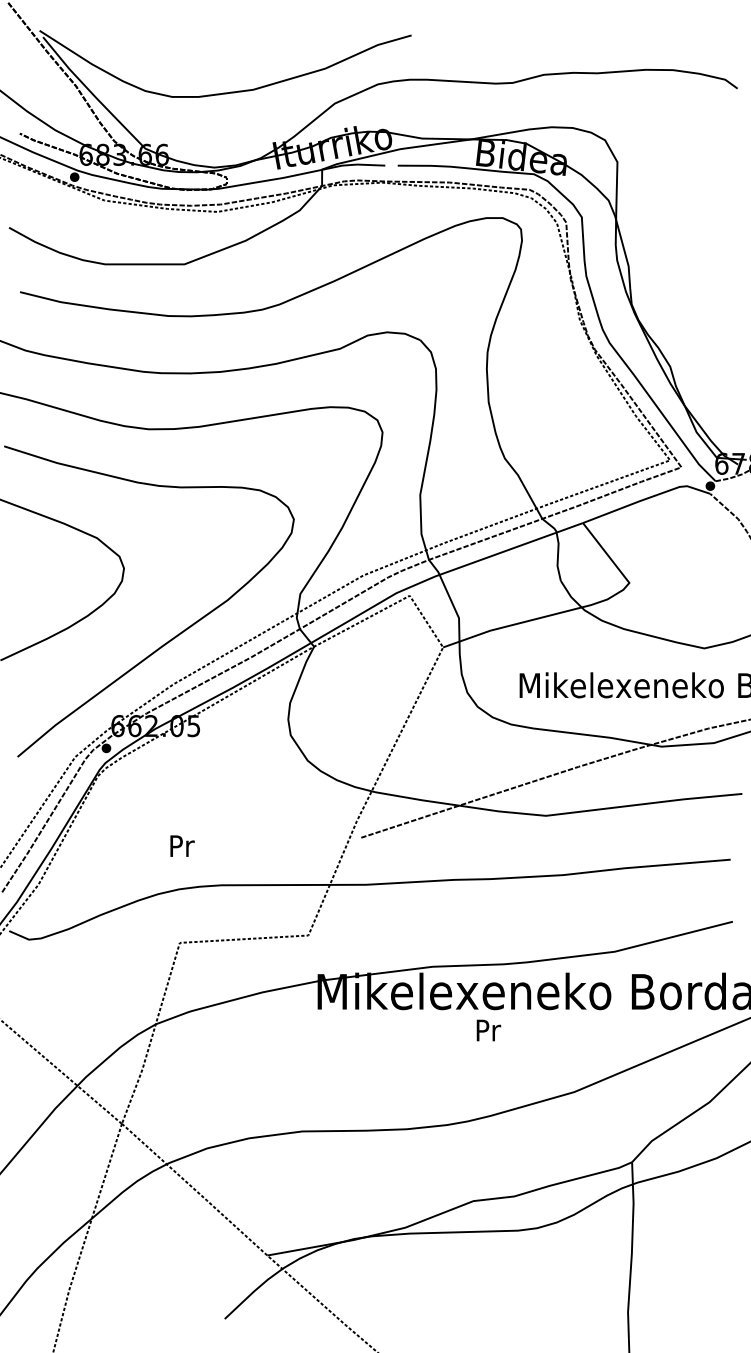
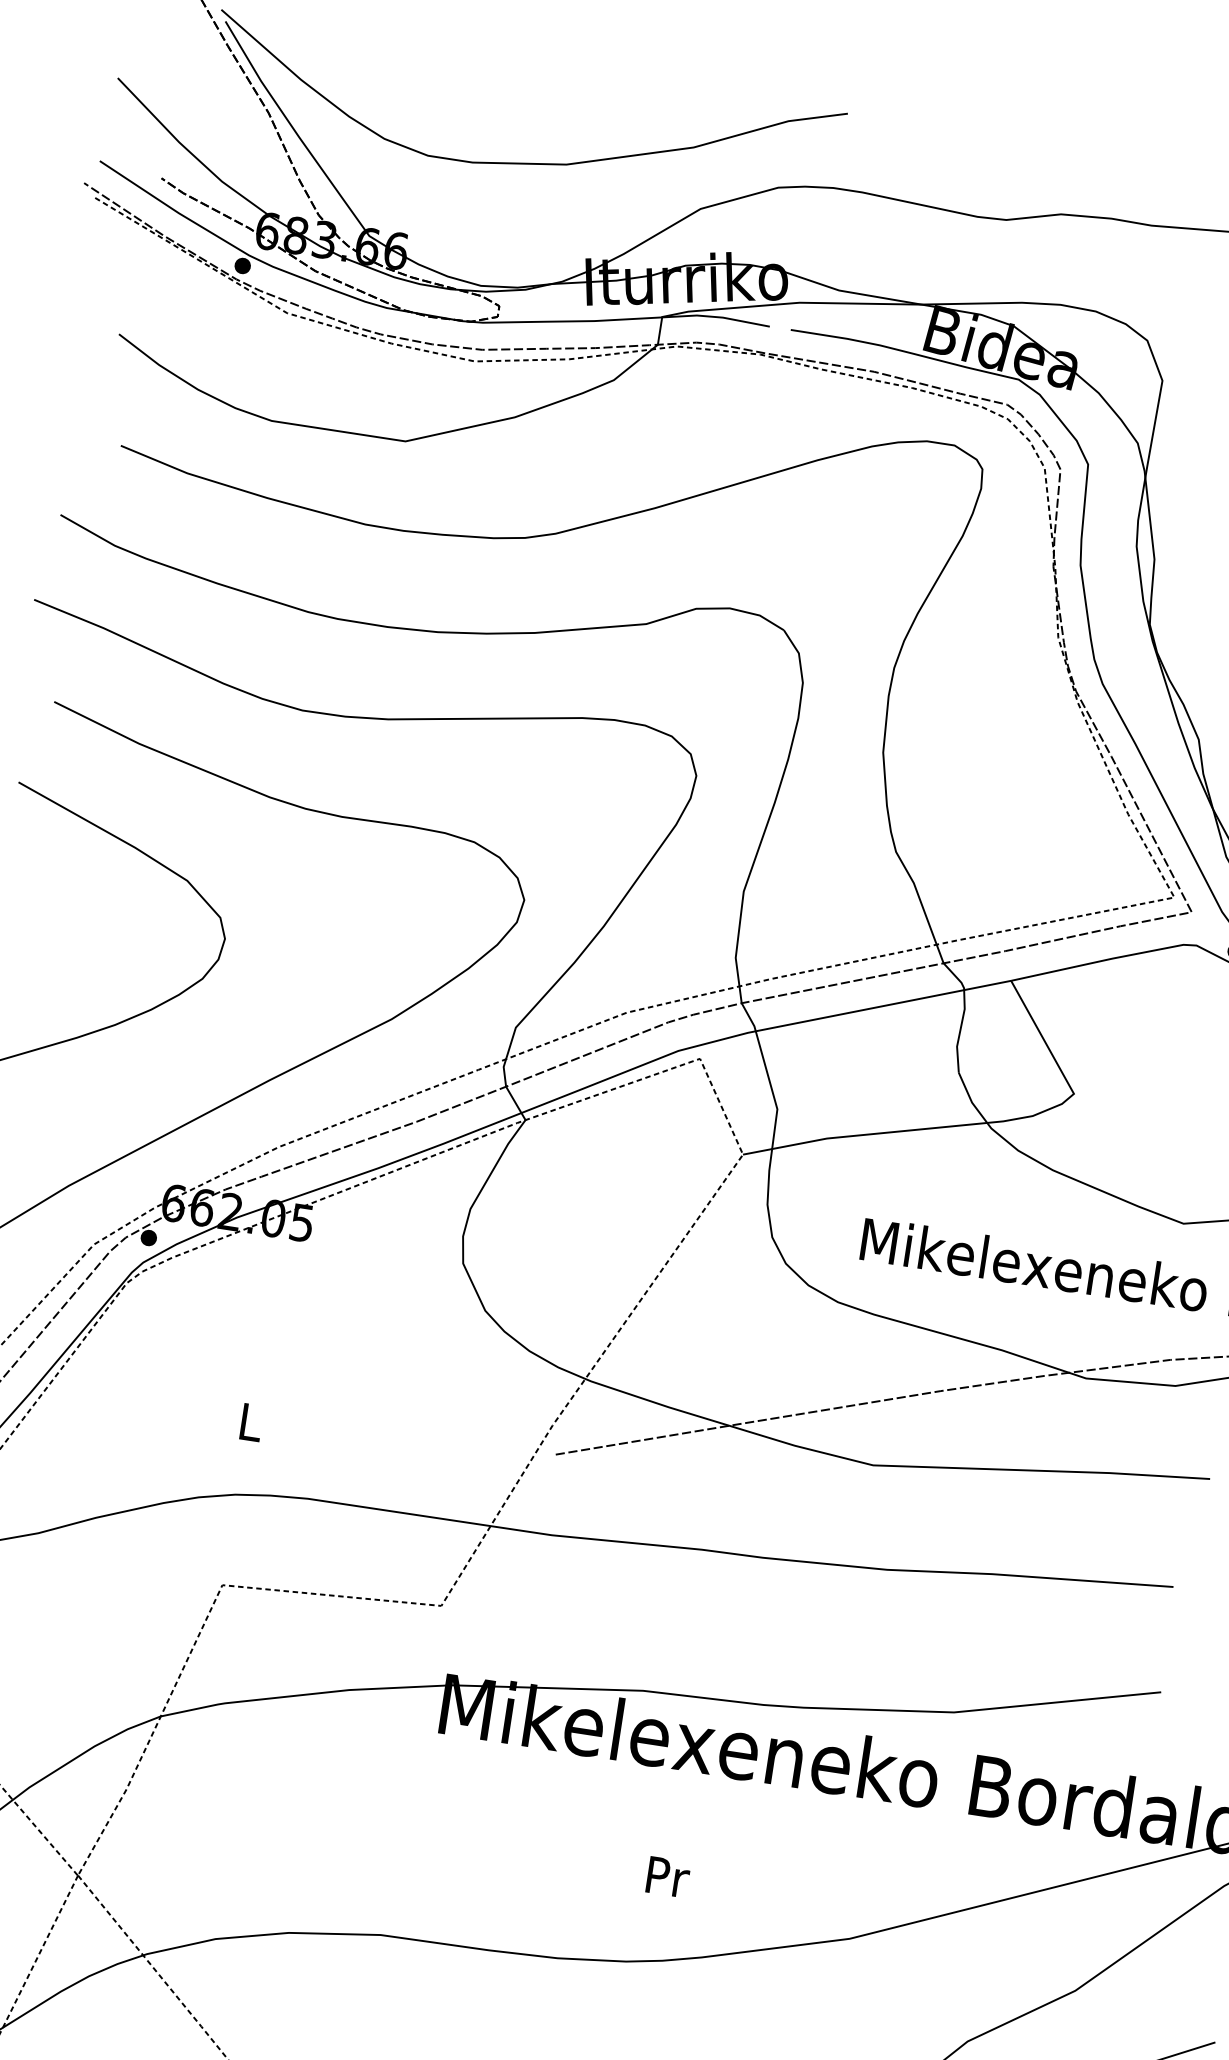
text: (182, 845) -> (252, 1421), Pr -> L
text: (488, 1030) -> (667, 1877), moved

